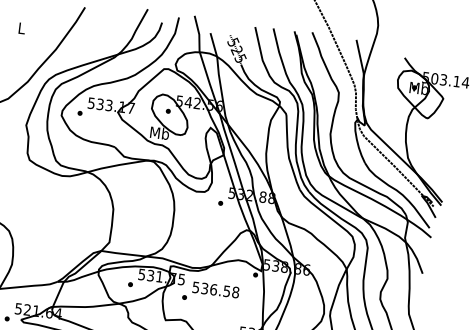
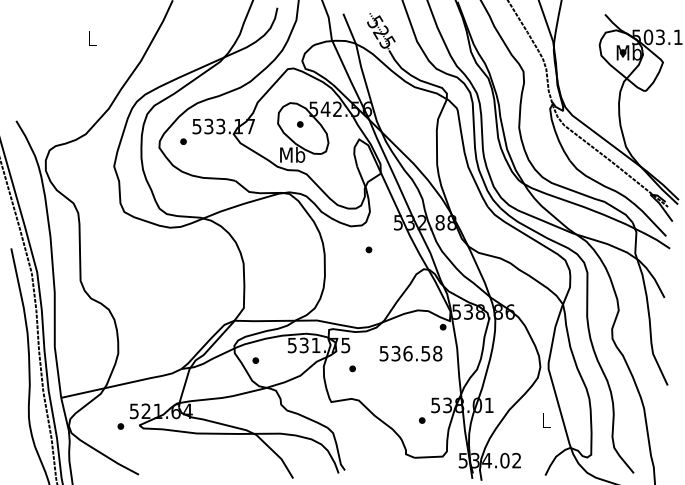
part: (220, 203) -> (368, 249), moved
part: (130, 284) -> (255, 360), moved
text: (215, 289) -> (410, 353), moved

